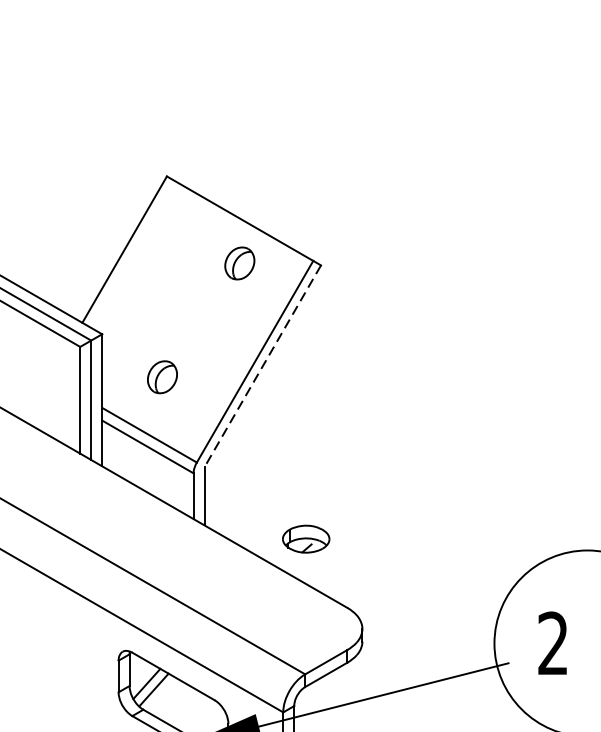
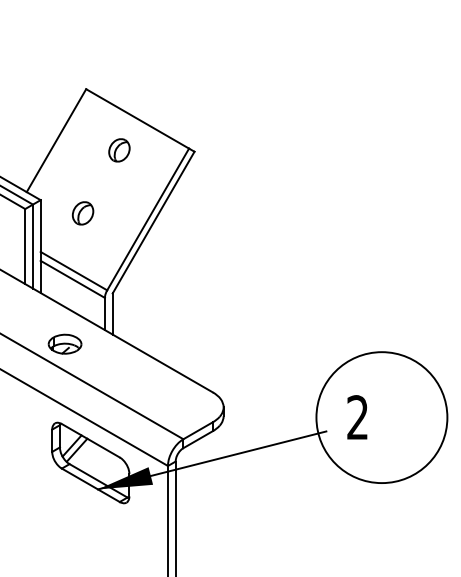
part: (239, 263) -> (119, 150), moved
line: (262, 366) -> (153, 222), dashed -> solid
part: (161, 377) -> (82, 213), moved
part: (305, 538) -> (64, 343), moved

